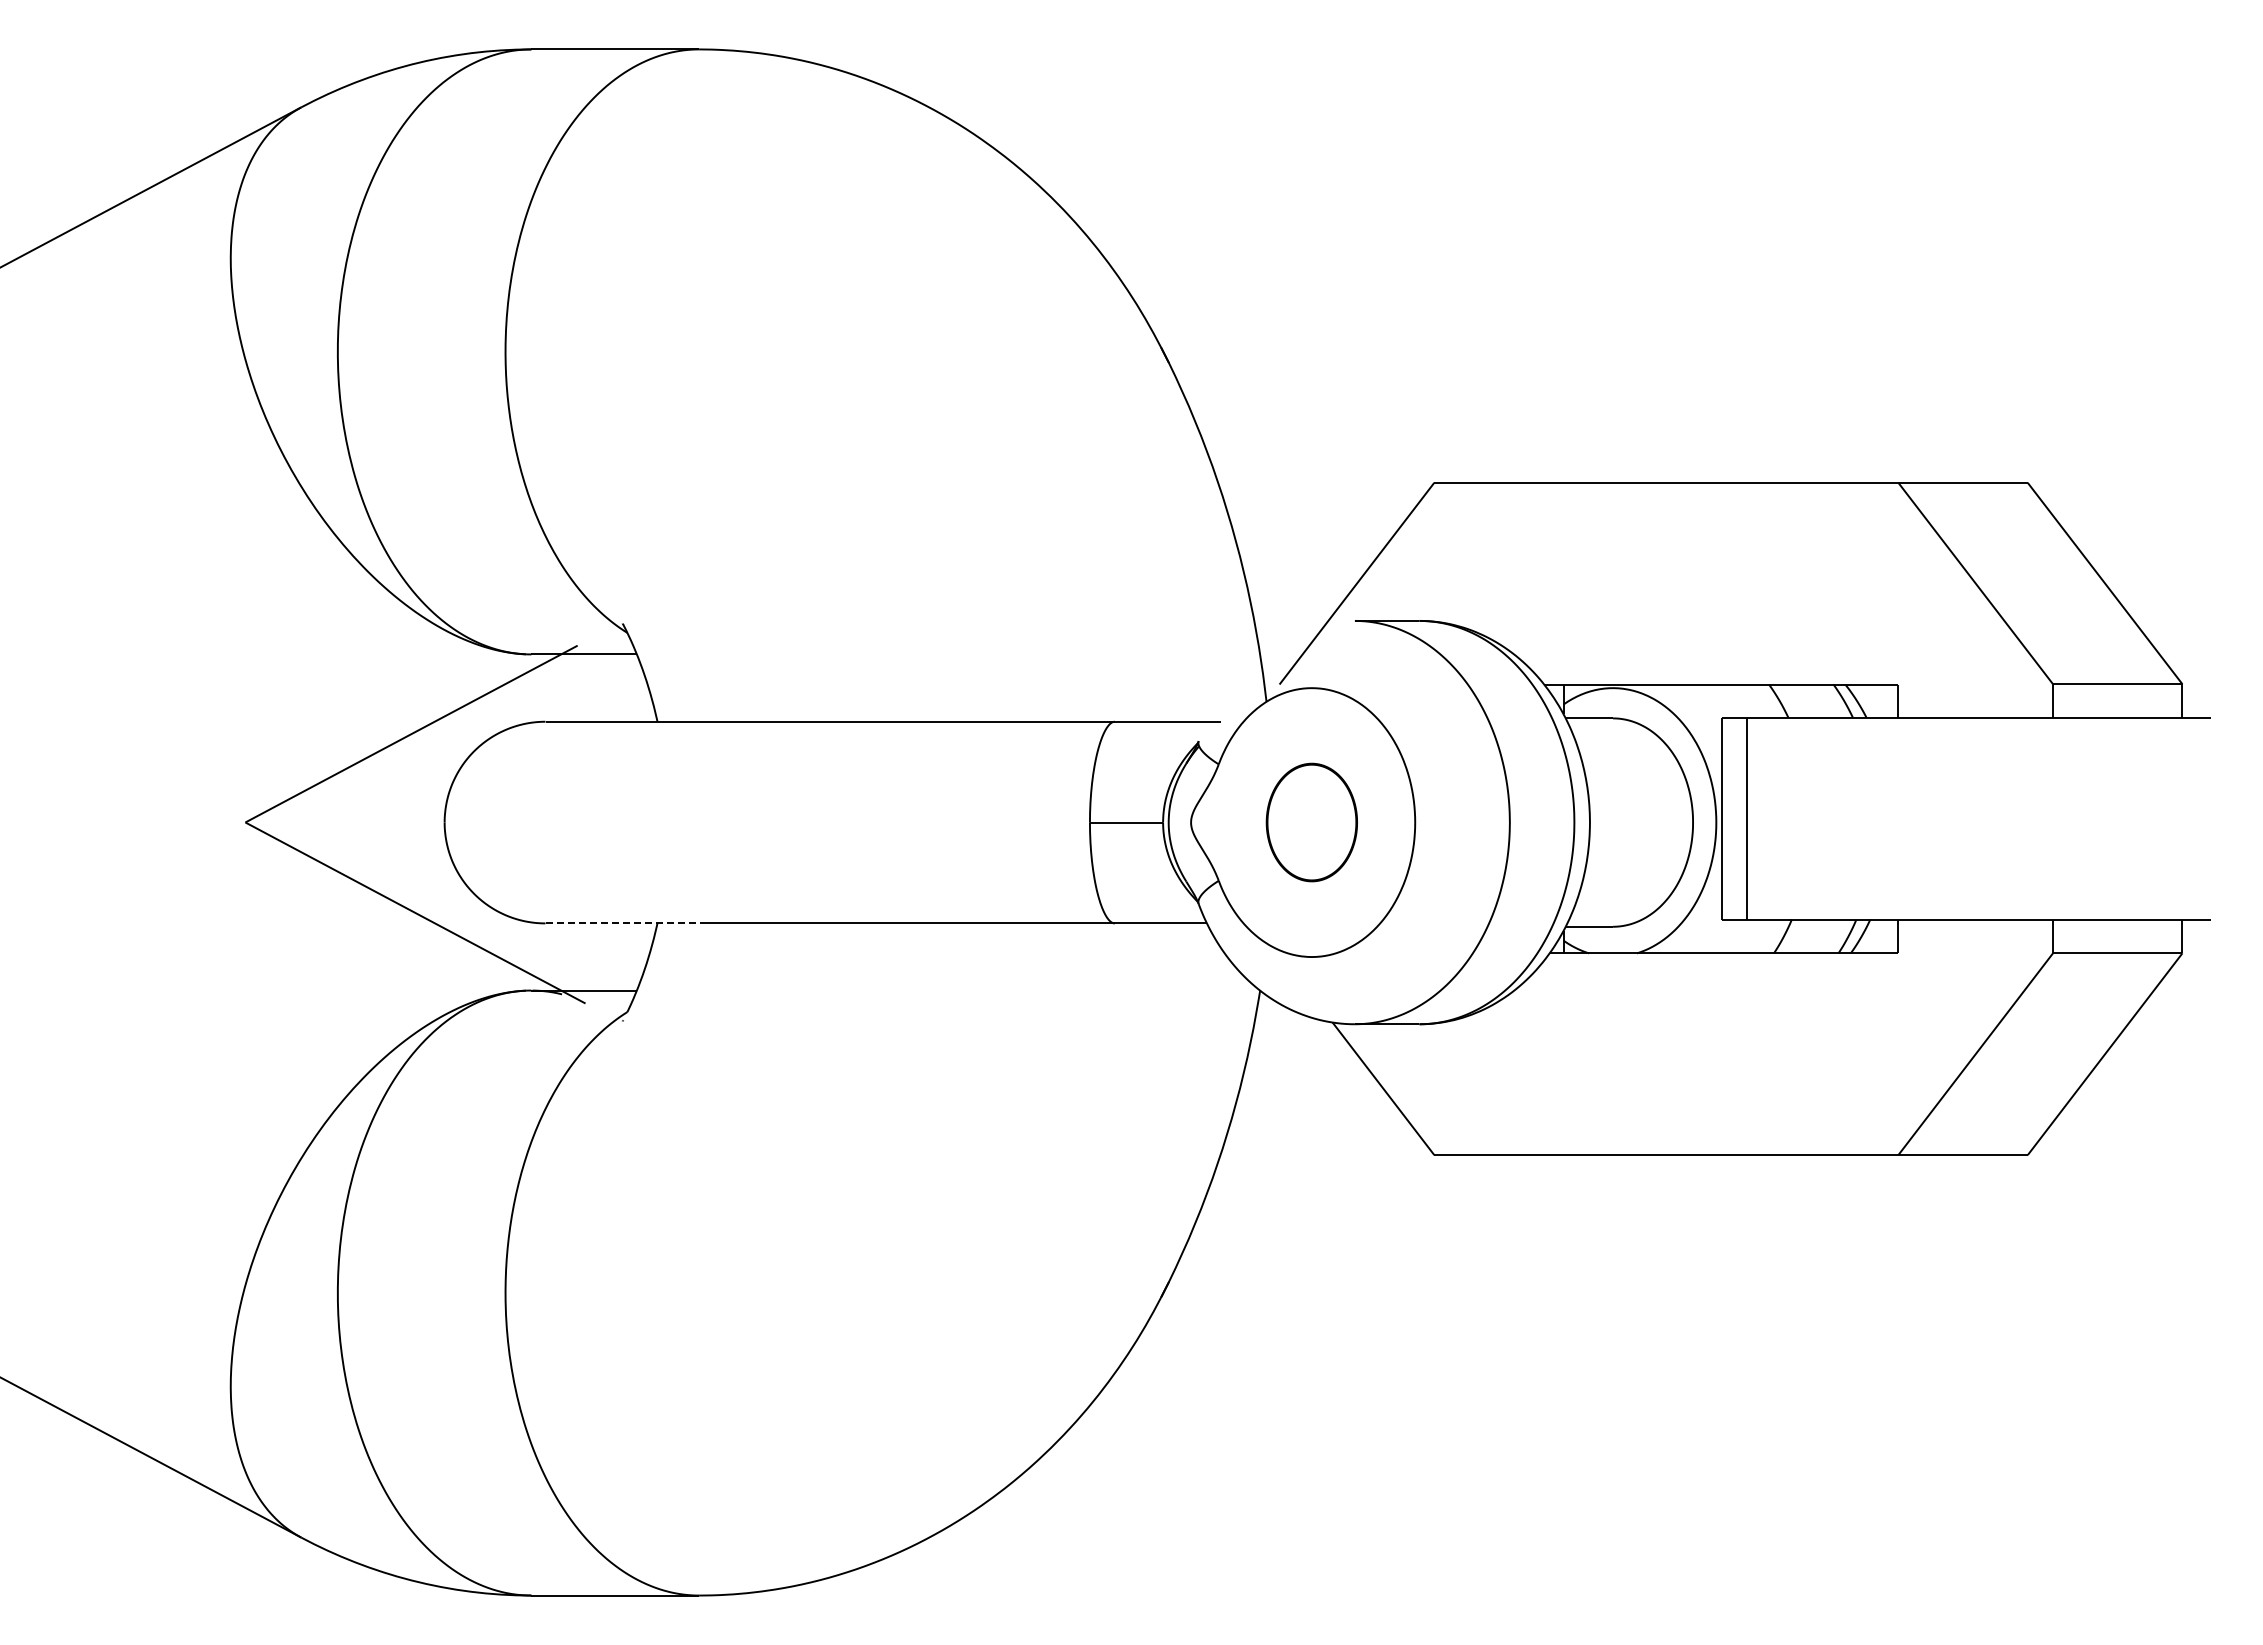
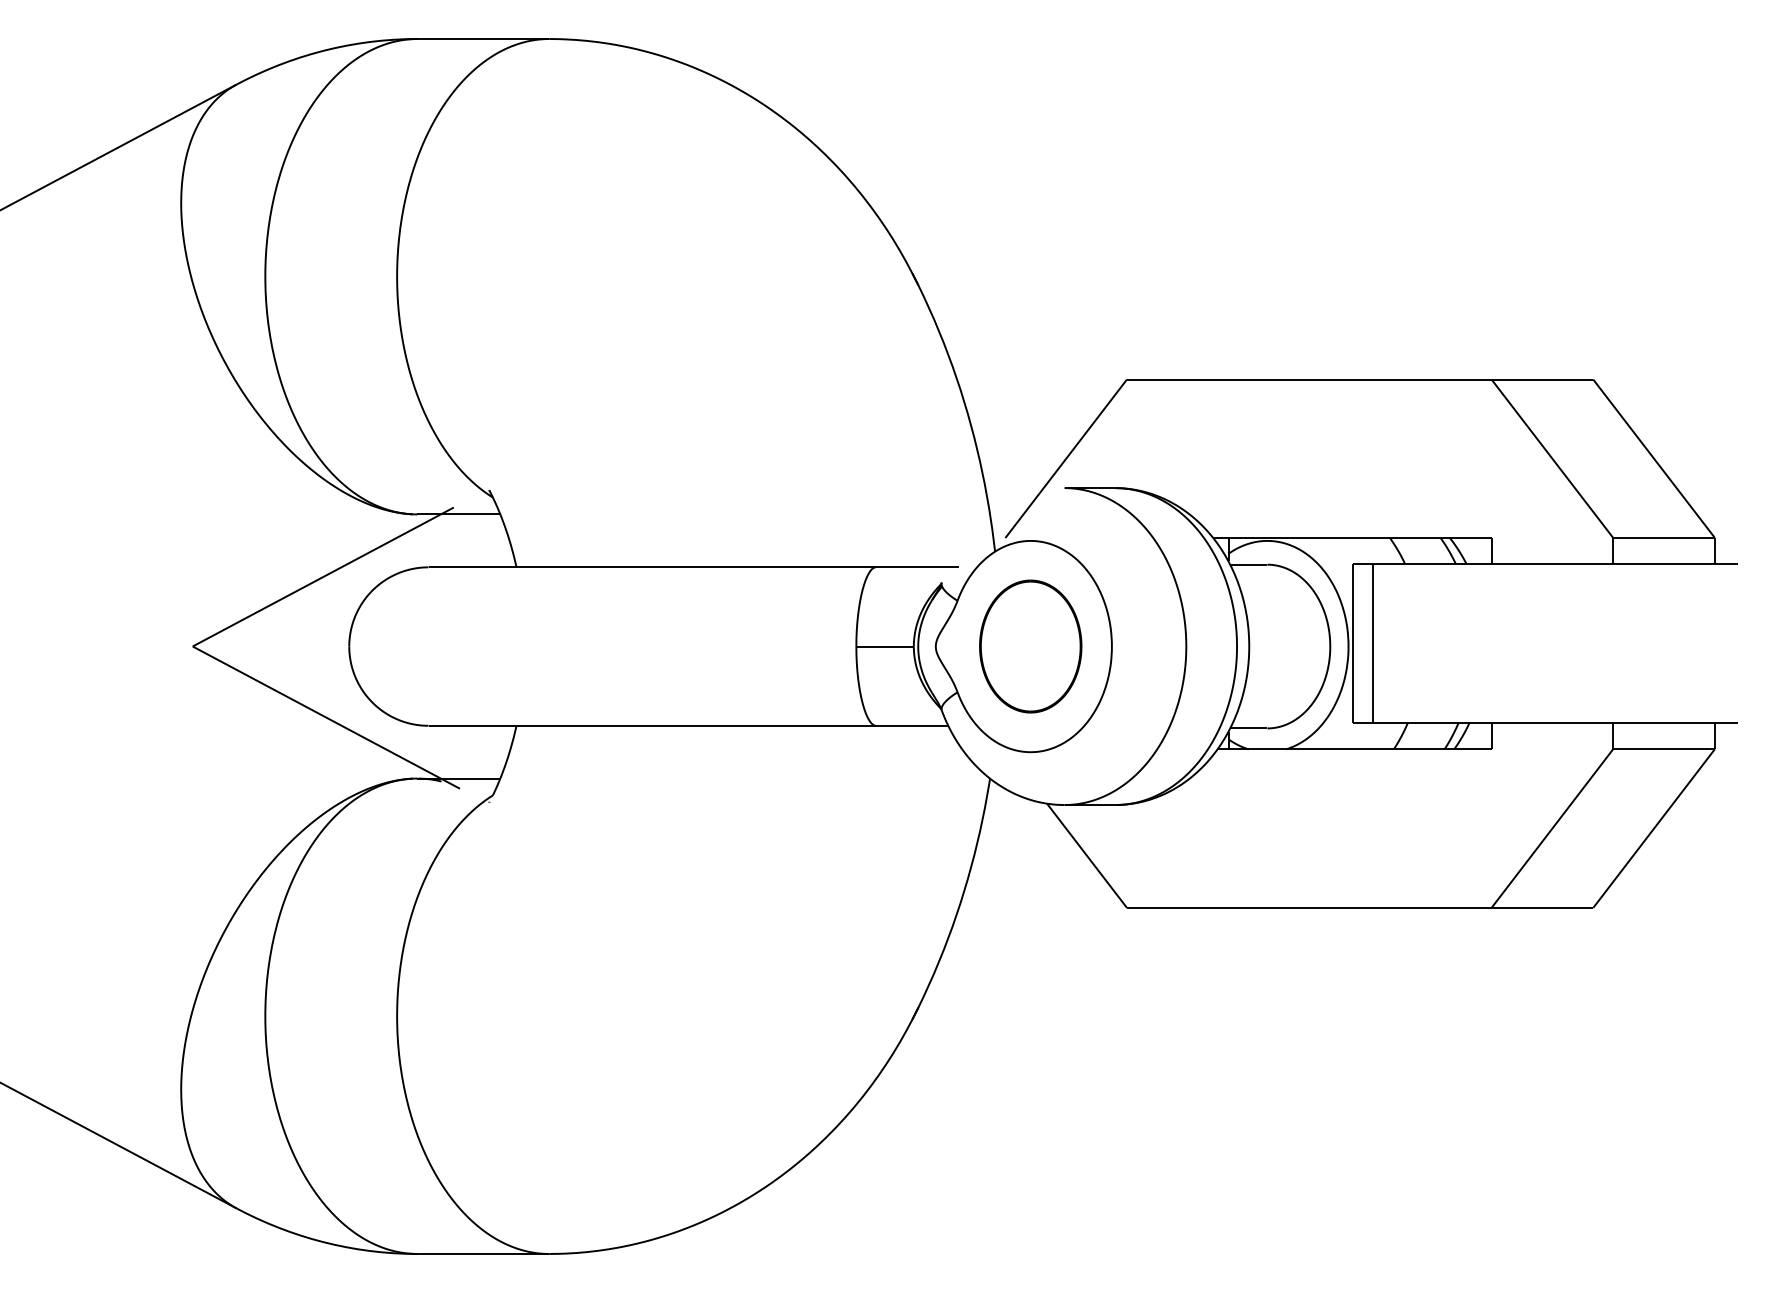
part: (1311, 822) -> (1030, 646), size x1.43
line: (623, 923) -> (489, 725), dashed -> solid

